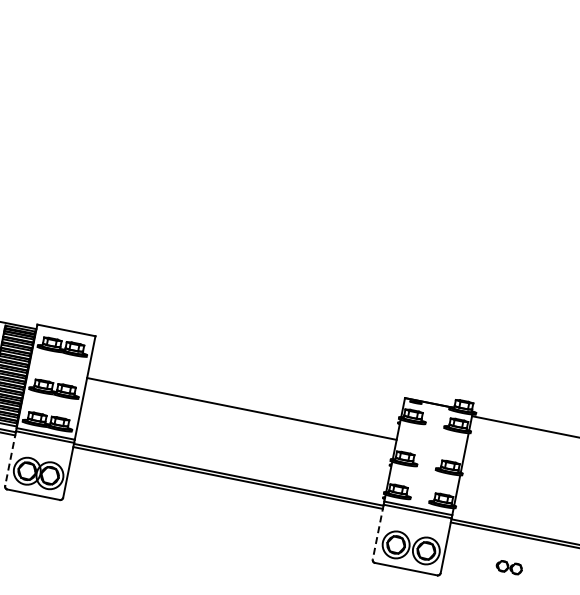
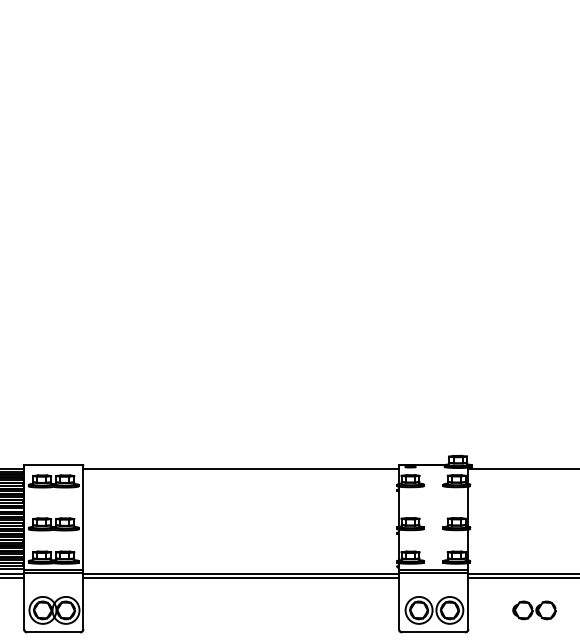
line: (242, 409) -> (241, 469), moved
line: (10, 458) -> (24, 601), dashed -> solid
line: (378, 532) -> (399, 601), dashed -> solid
part: (509, 567) -> (534, 610), size x1.67

